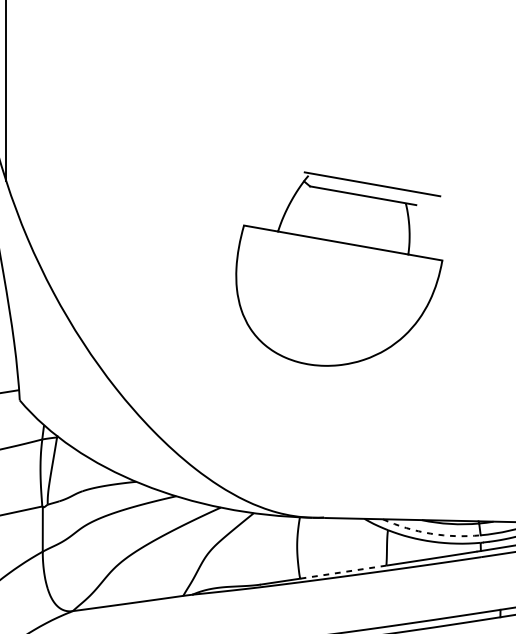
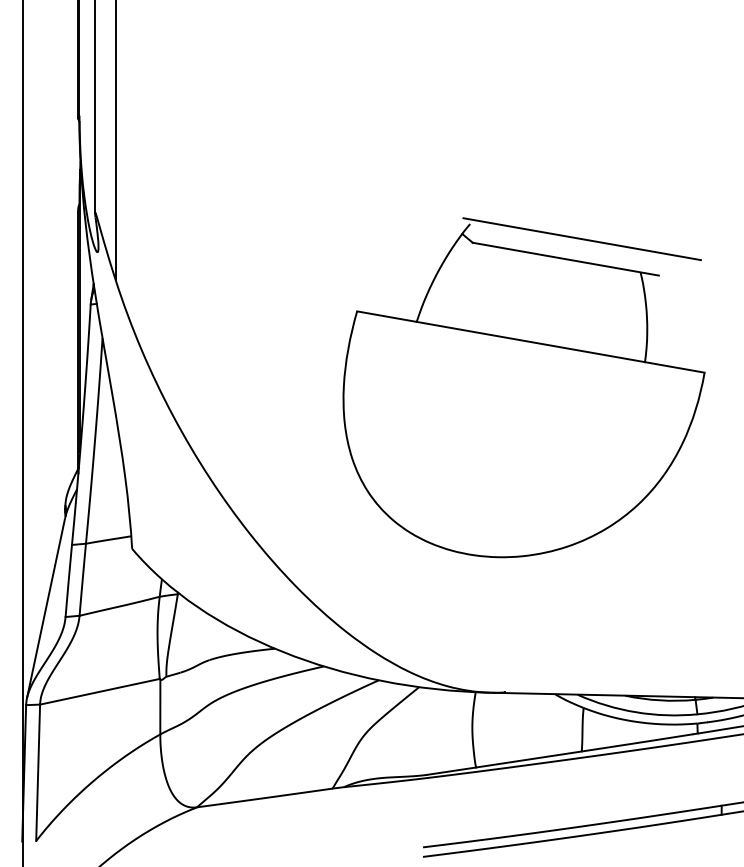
part: (338, 268) -> (523, 387), size x1.43
arc: (431, 533) -> (636, 712), dashed -> solid
line: (342, 572) -> (528, 759), dashed -> solid

